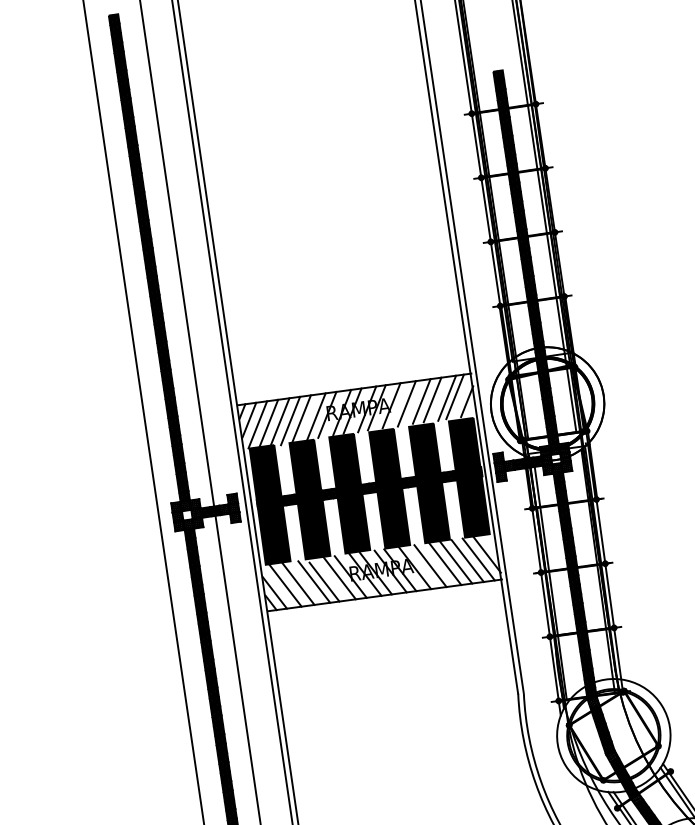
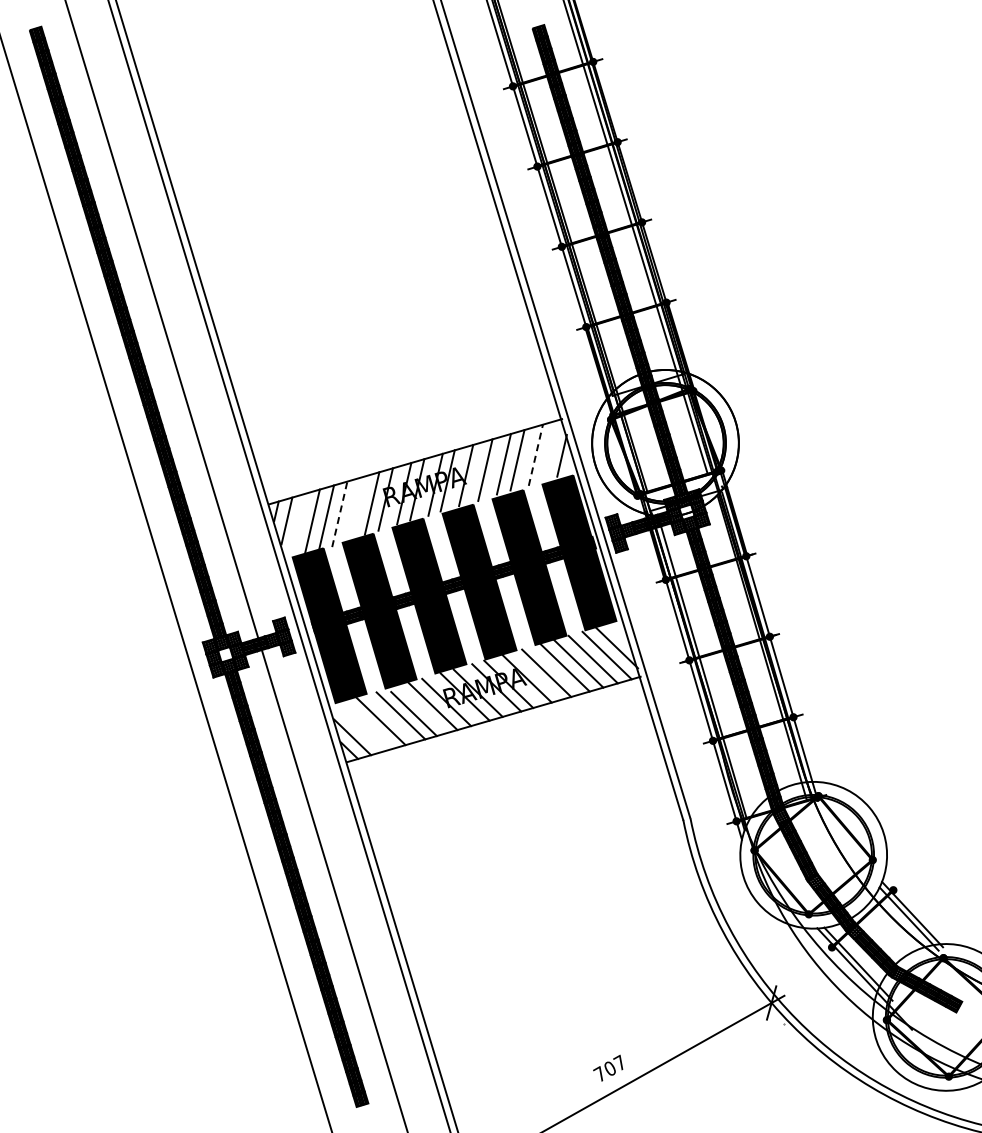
line: (454, 396) -> (545, 451), removed
line: (446, 397) -> (535, 454), solid -> dashed
line: (301, 418) -> (353, 508), removed
line: (290, 421) -> (339, 514), solid -> dashed
line: (257, 424) -> (298, 525), removed
line: (285, 585) -> (364, 725), removed

